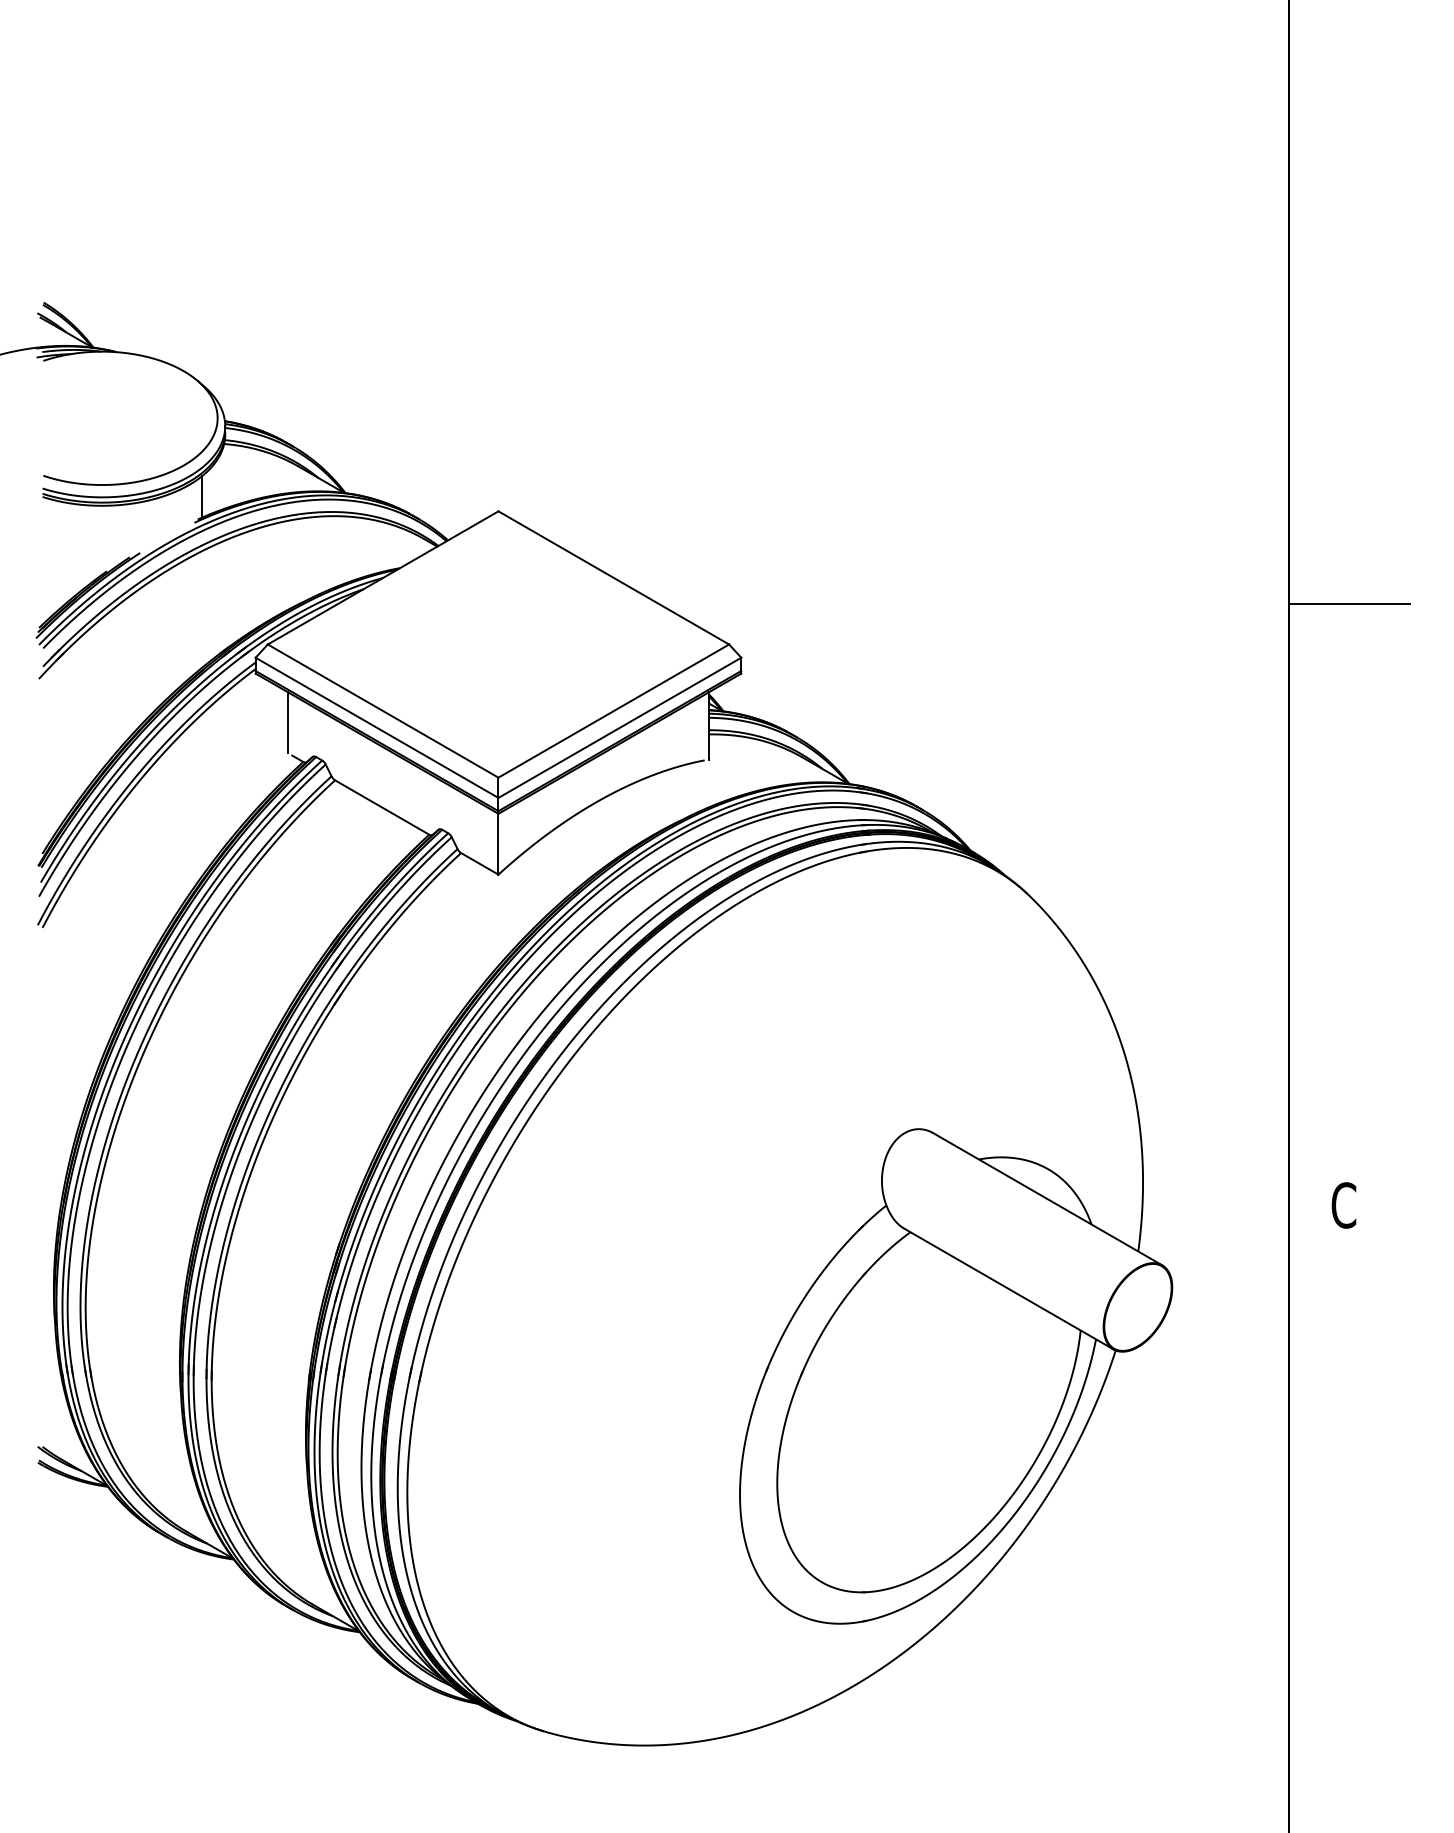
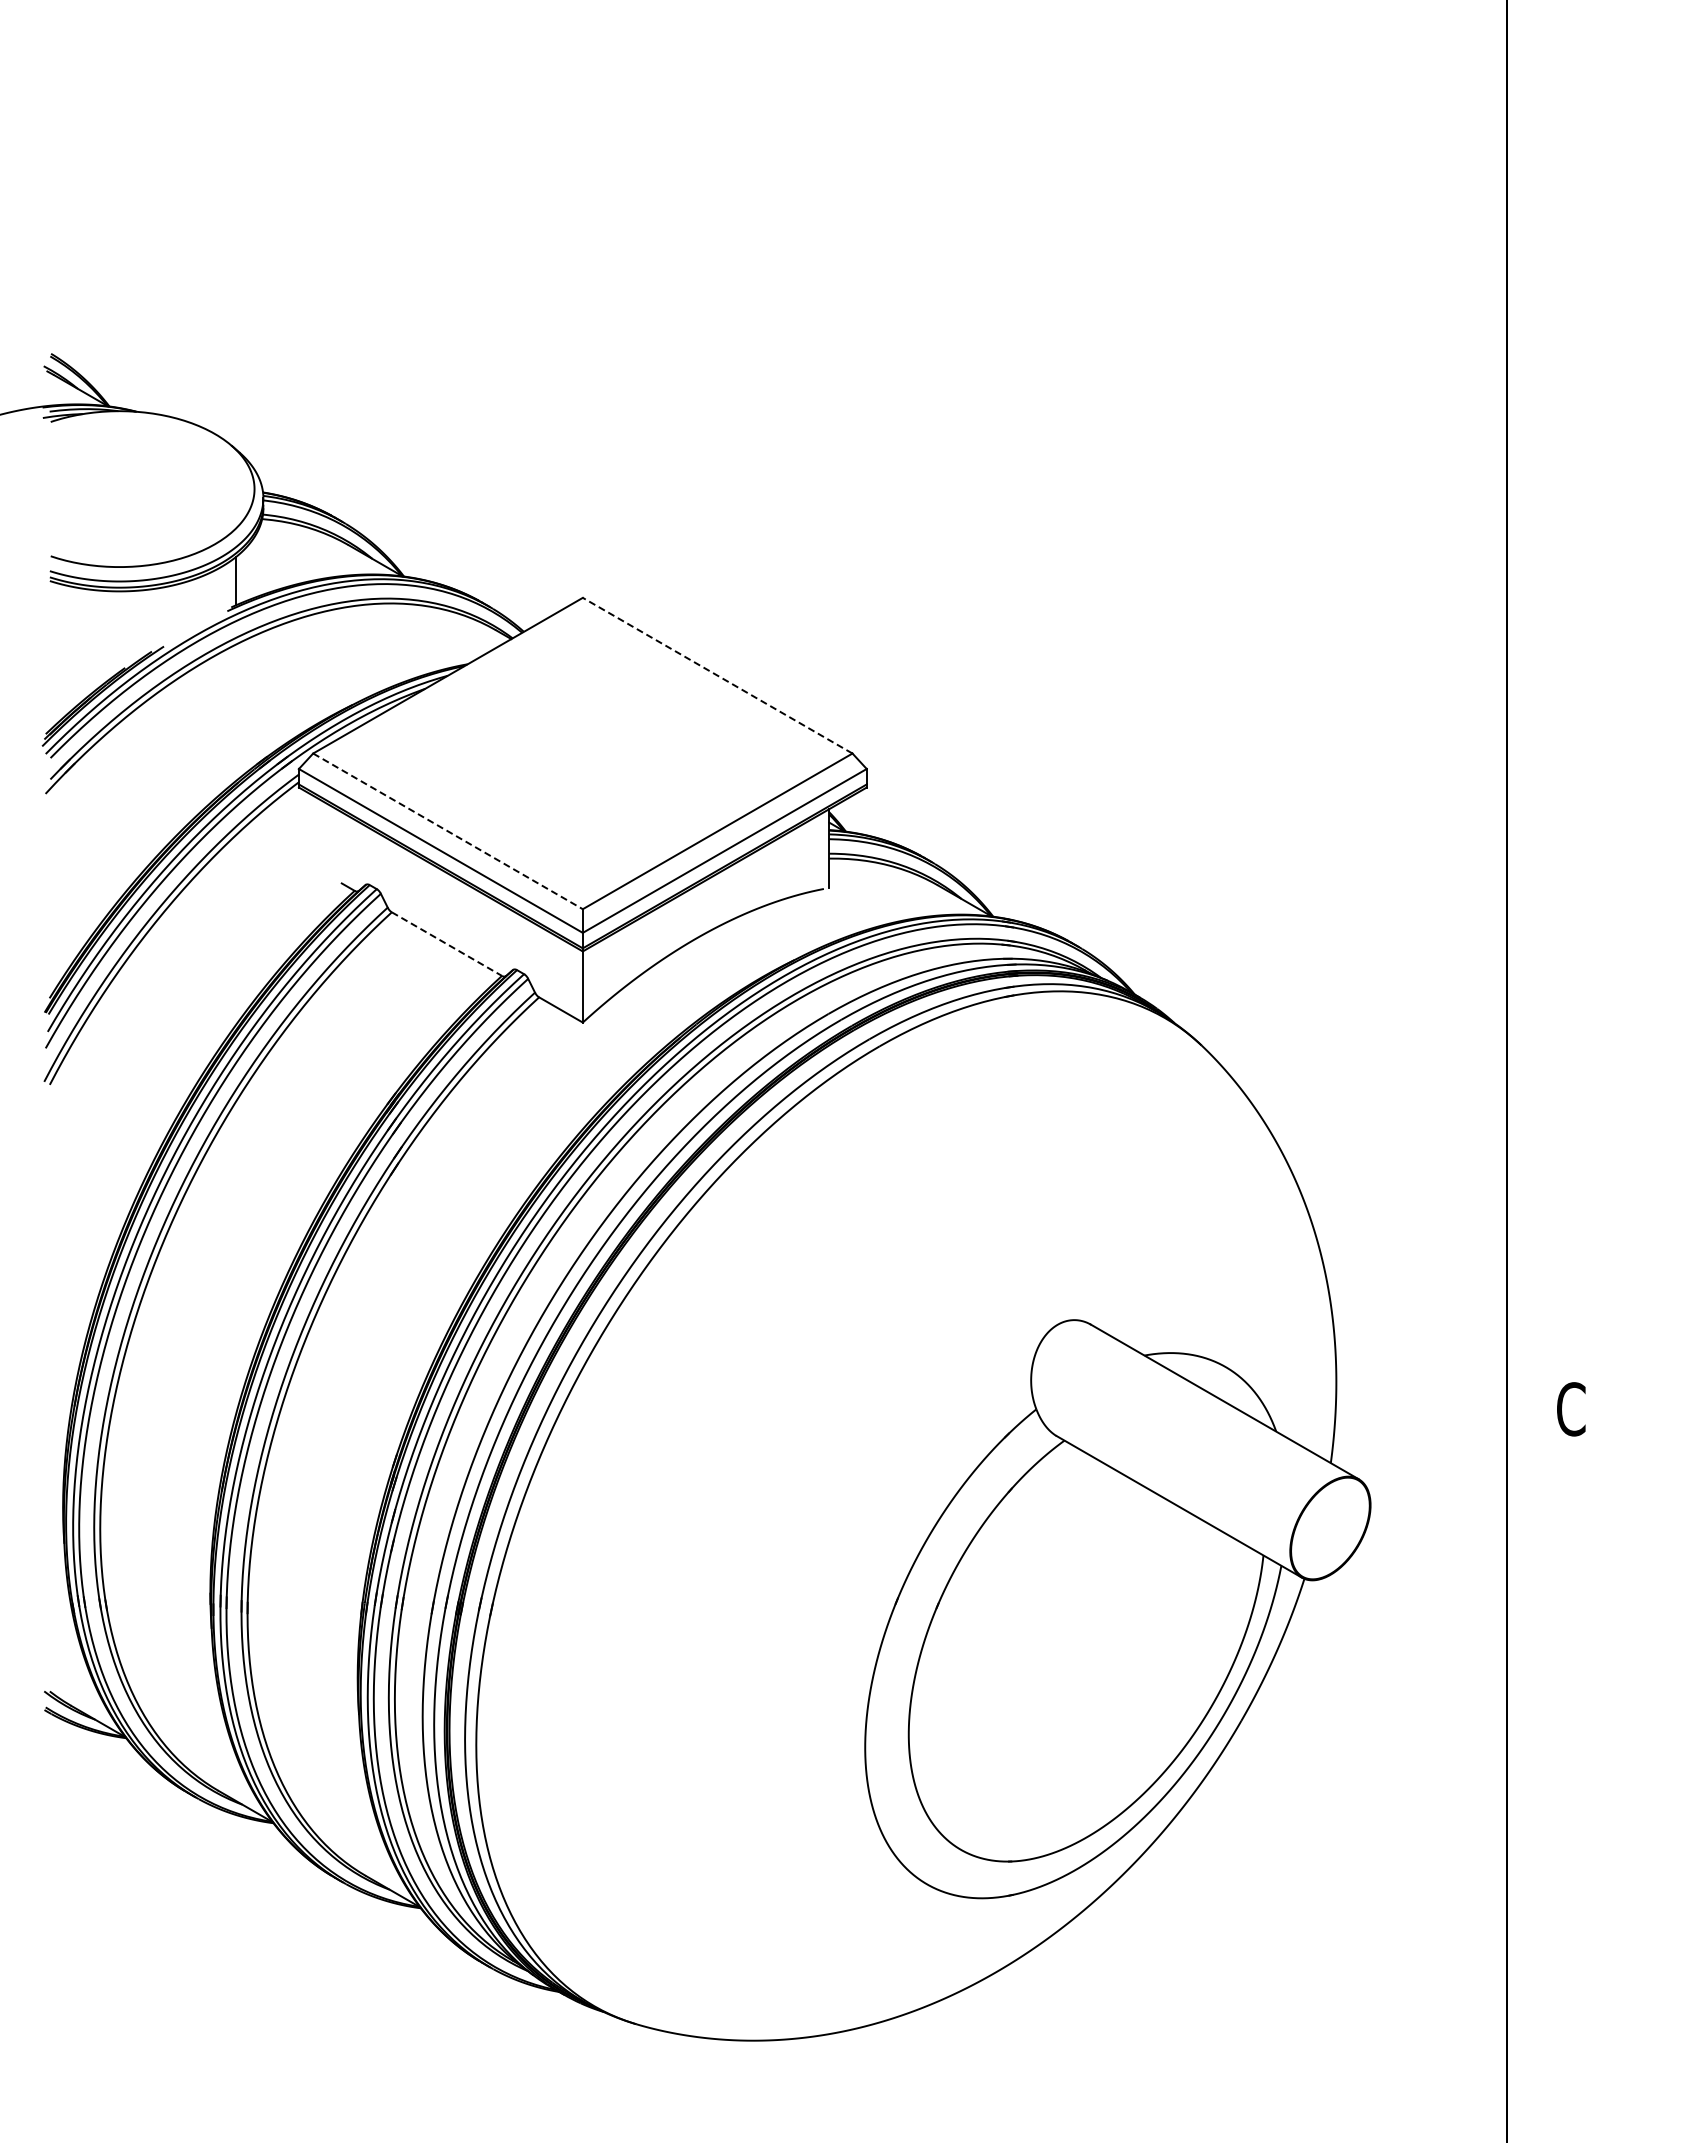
line: (613, 577) -> (717, 675), solid -> dashed
line: (1349, 604) -> (1577, 706), removed
line: (383, 711) -> (448, 831), solid -> dashed
line: (287, 722) -> (336, 844), removed
line: (381, 807) -> (446, 944), solid -> dashed

